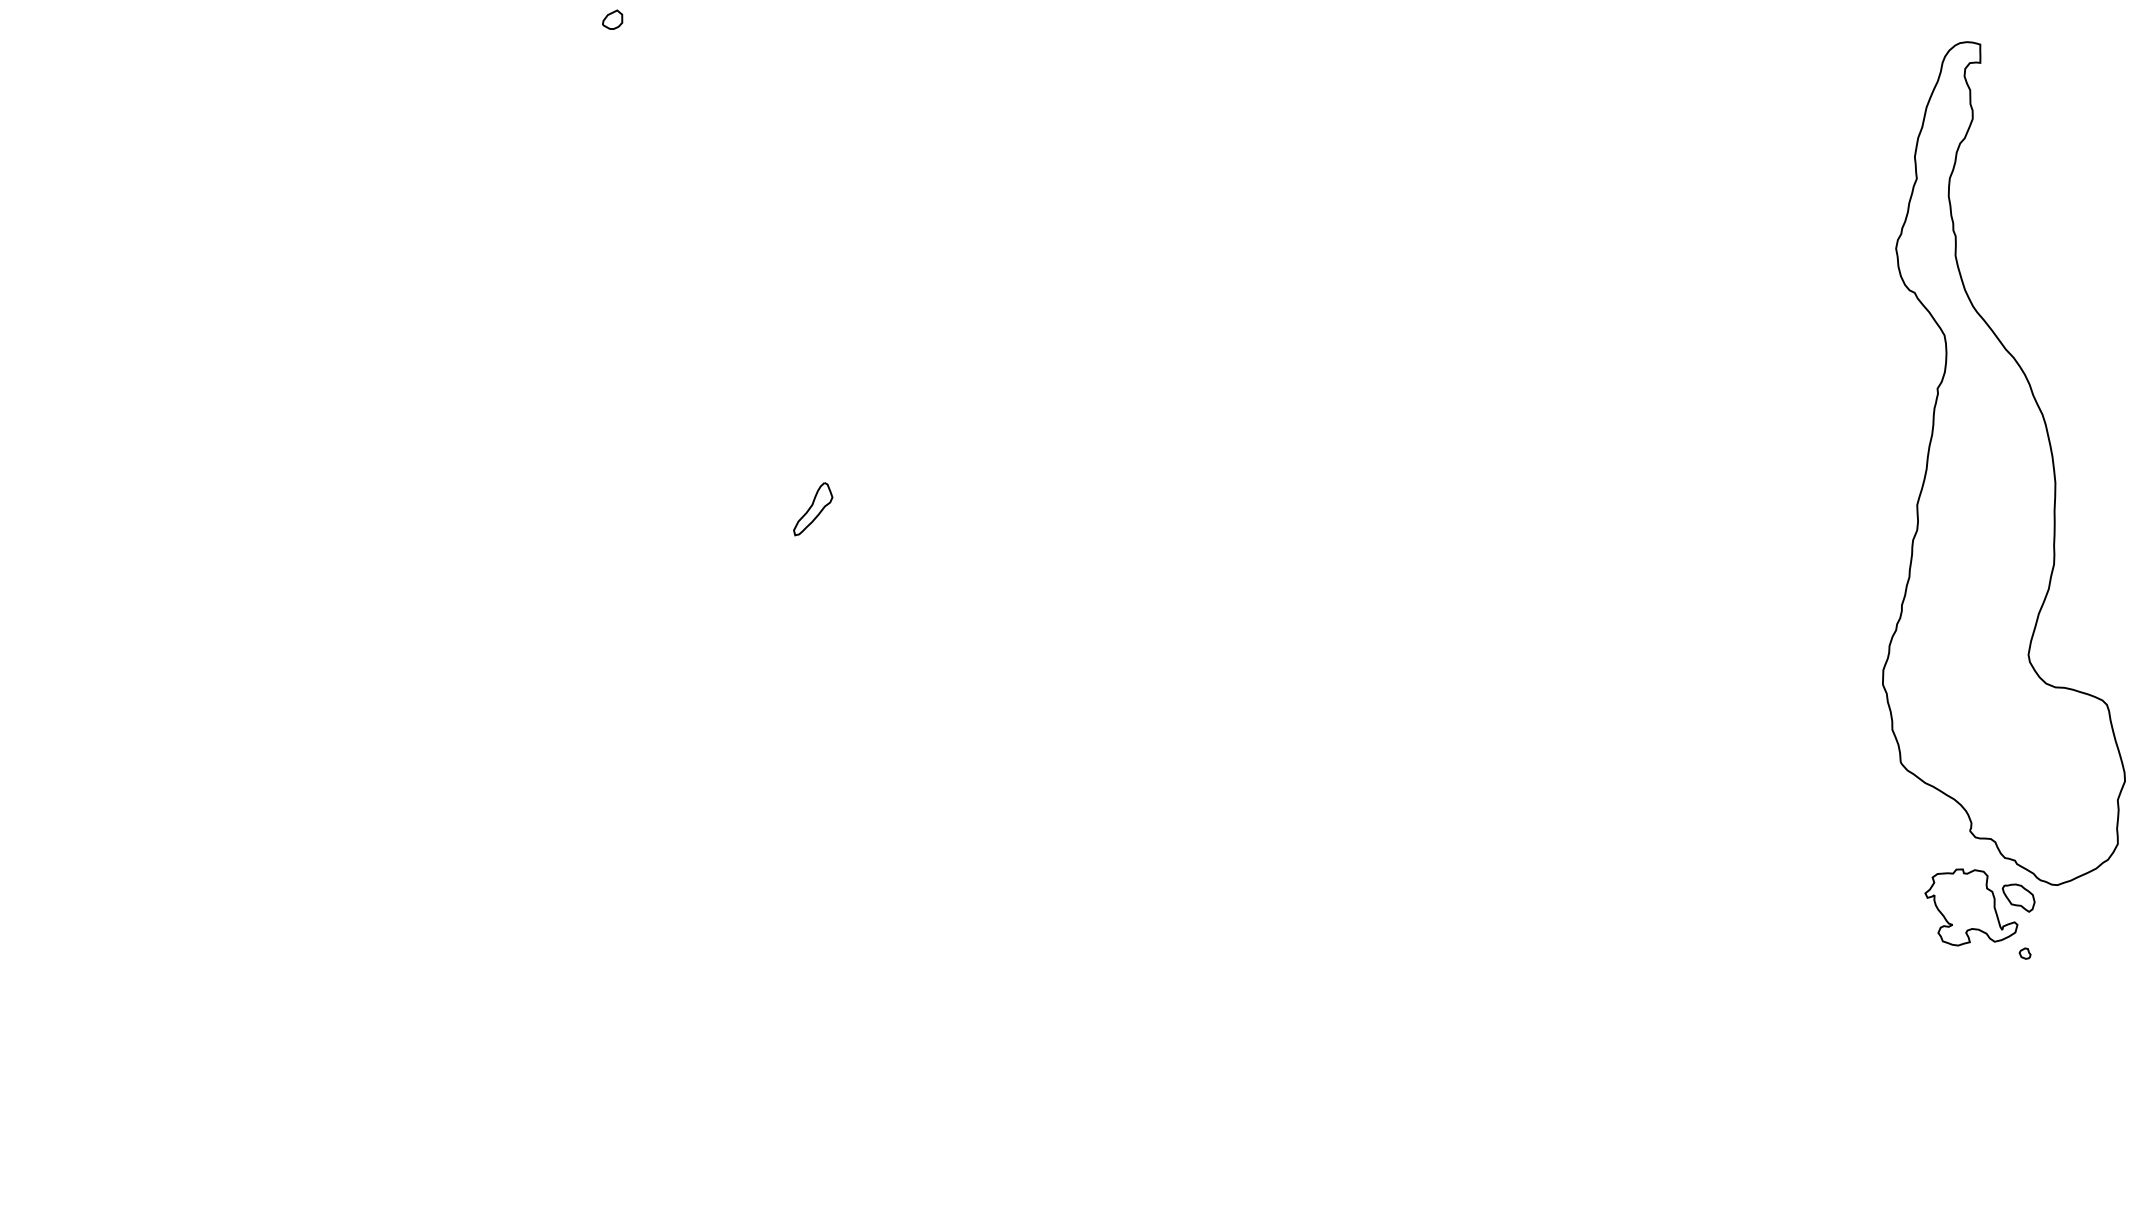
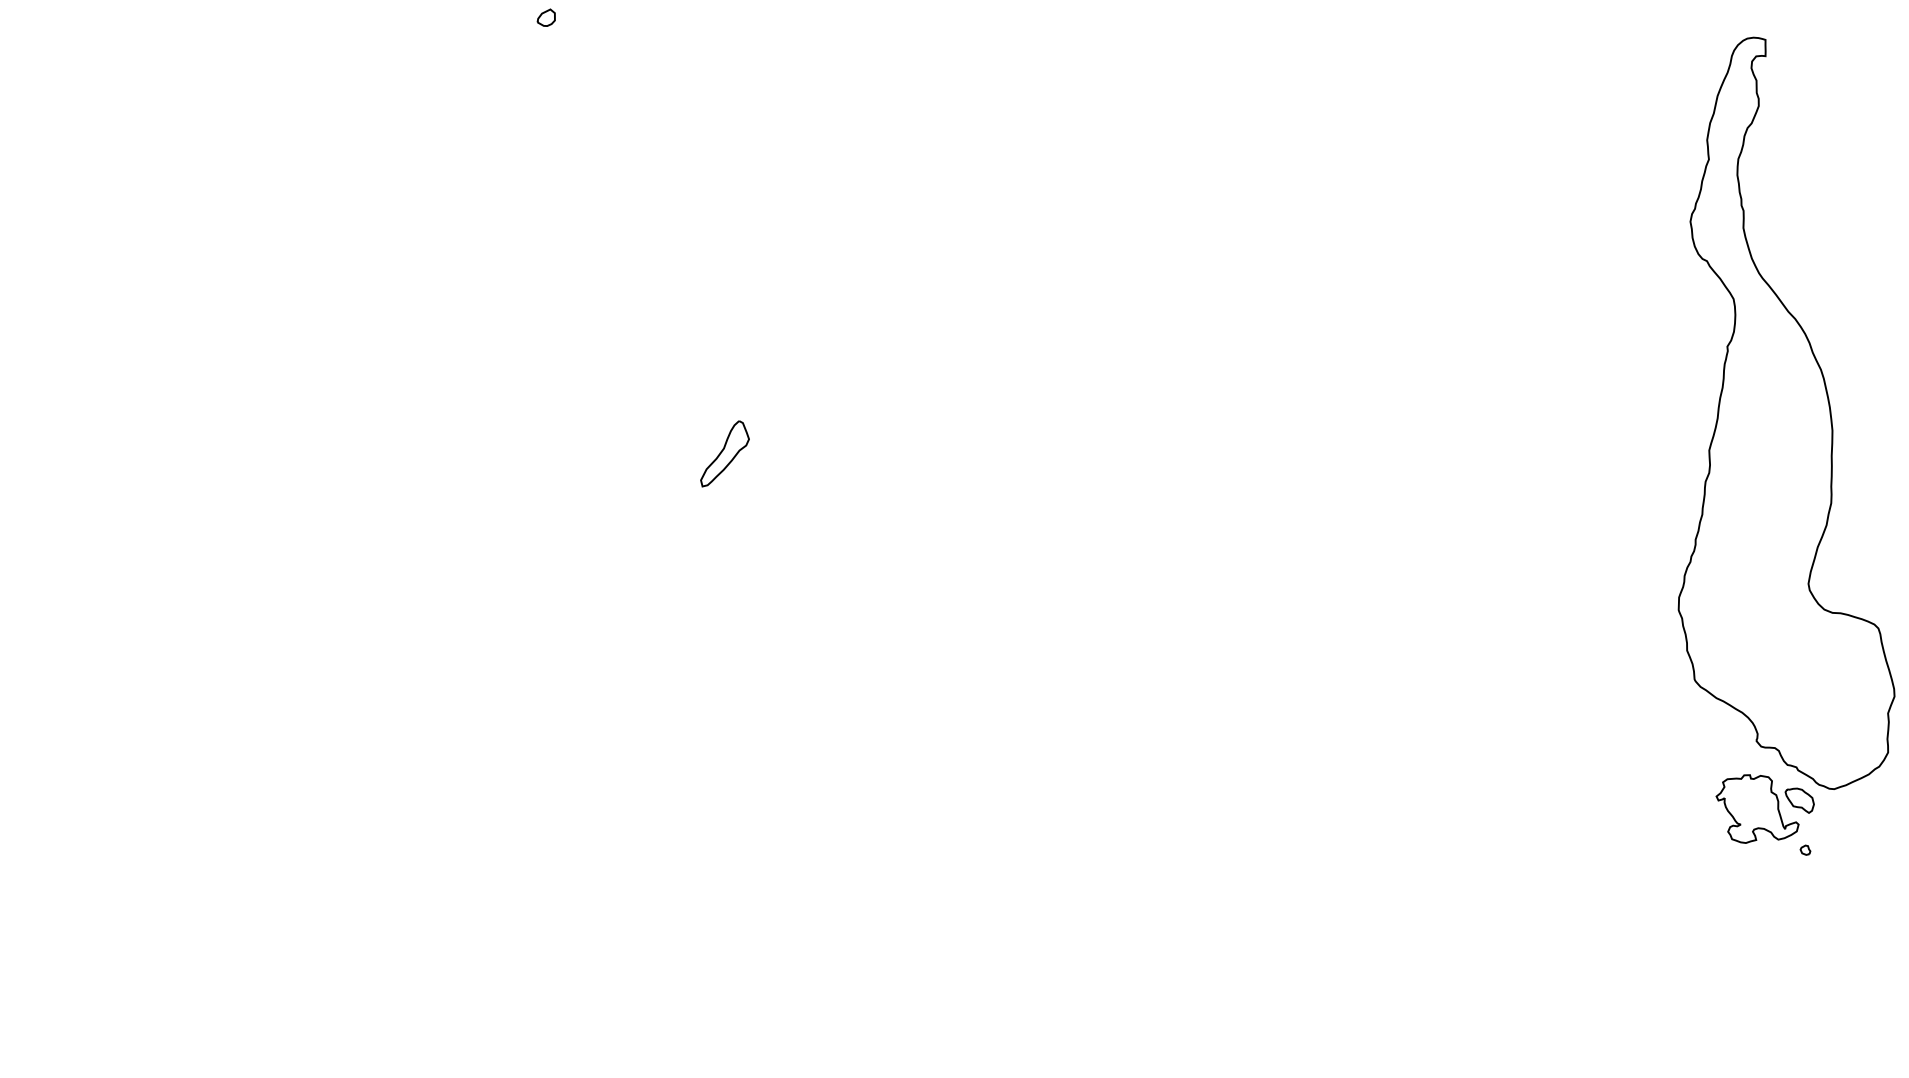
part: (813, 509) -> (725, 454), size x1.4

